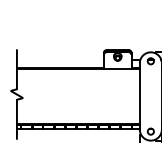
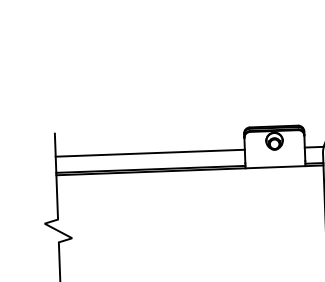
line: (59, 60) -> (148, 153), added

